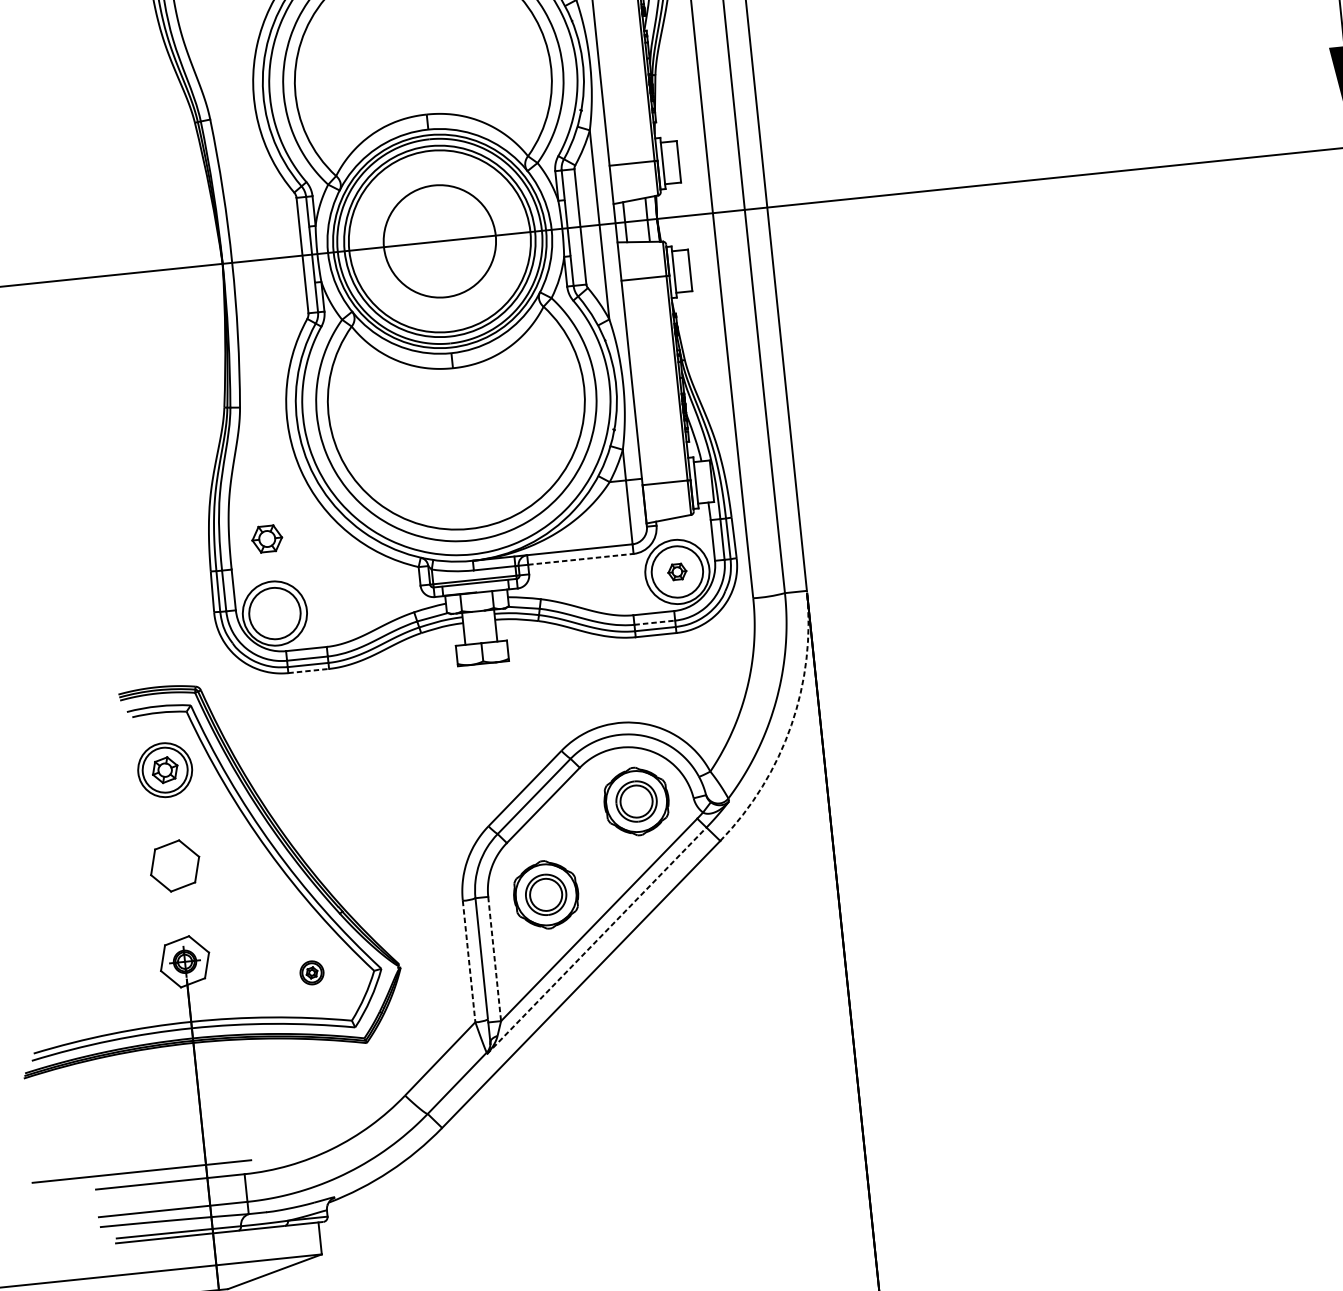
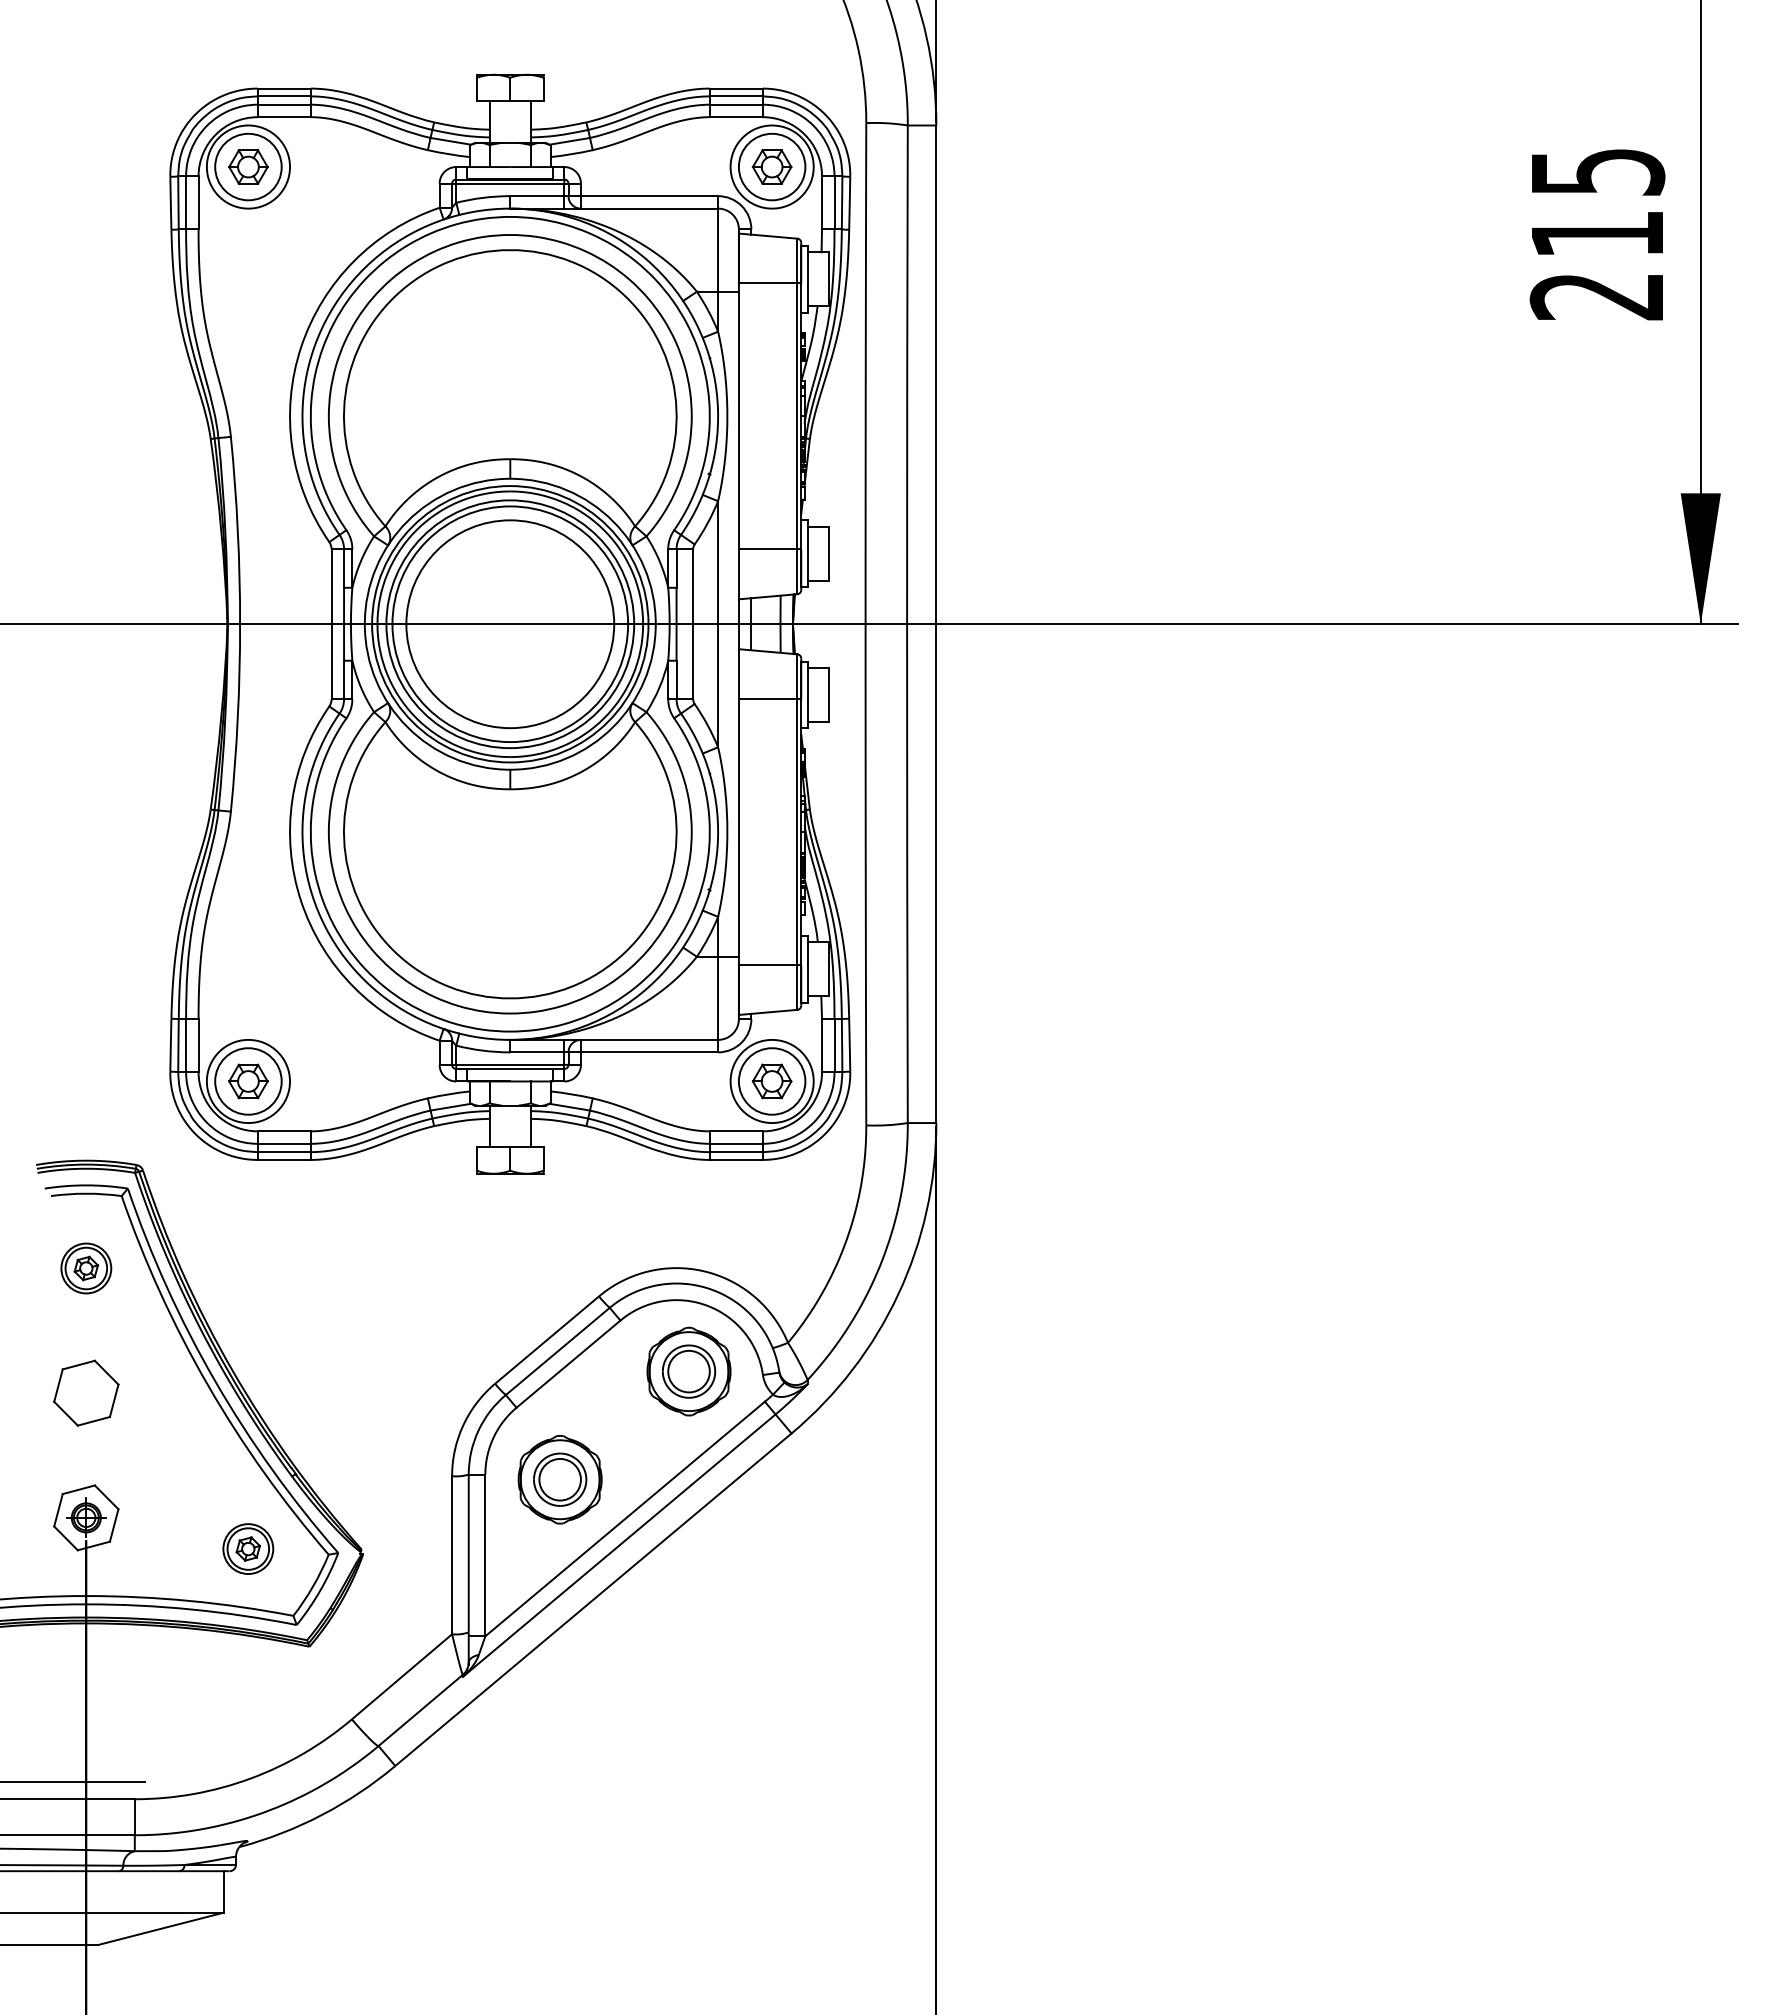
circle: (440, 241) -> (510, 624), size x1.43
part: (267, 539) -> (248, 1081), moved
line: (580, 559) -> (649, 1052), dashed -> solid
part: (676, 572) -> (771, 1081), size x1.67
line: (654, 622) -> (736, 1143), dashed -> solid
line: (308, 670) -> (284, 1159), dashed -> solid
arc: (791, 725) -> (898, 1294), dashed -> solid
part: (165, 770) -> (86, 1268), size x0.71
line: (596, 940) -> (619, 1545), dashed -> solid
line: (494, 959) -> (485, 1555), dashed -> solid
line: (469, 961) -> (452, 1555), dashed -> solid
part: (312, 972) -> (248, 1548), size x1.67

